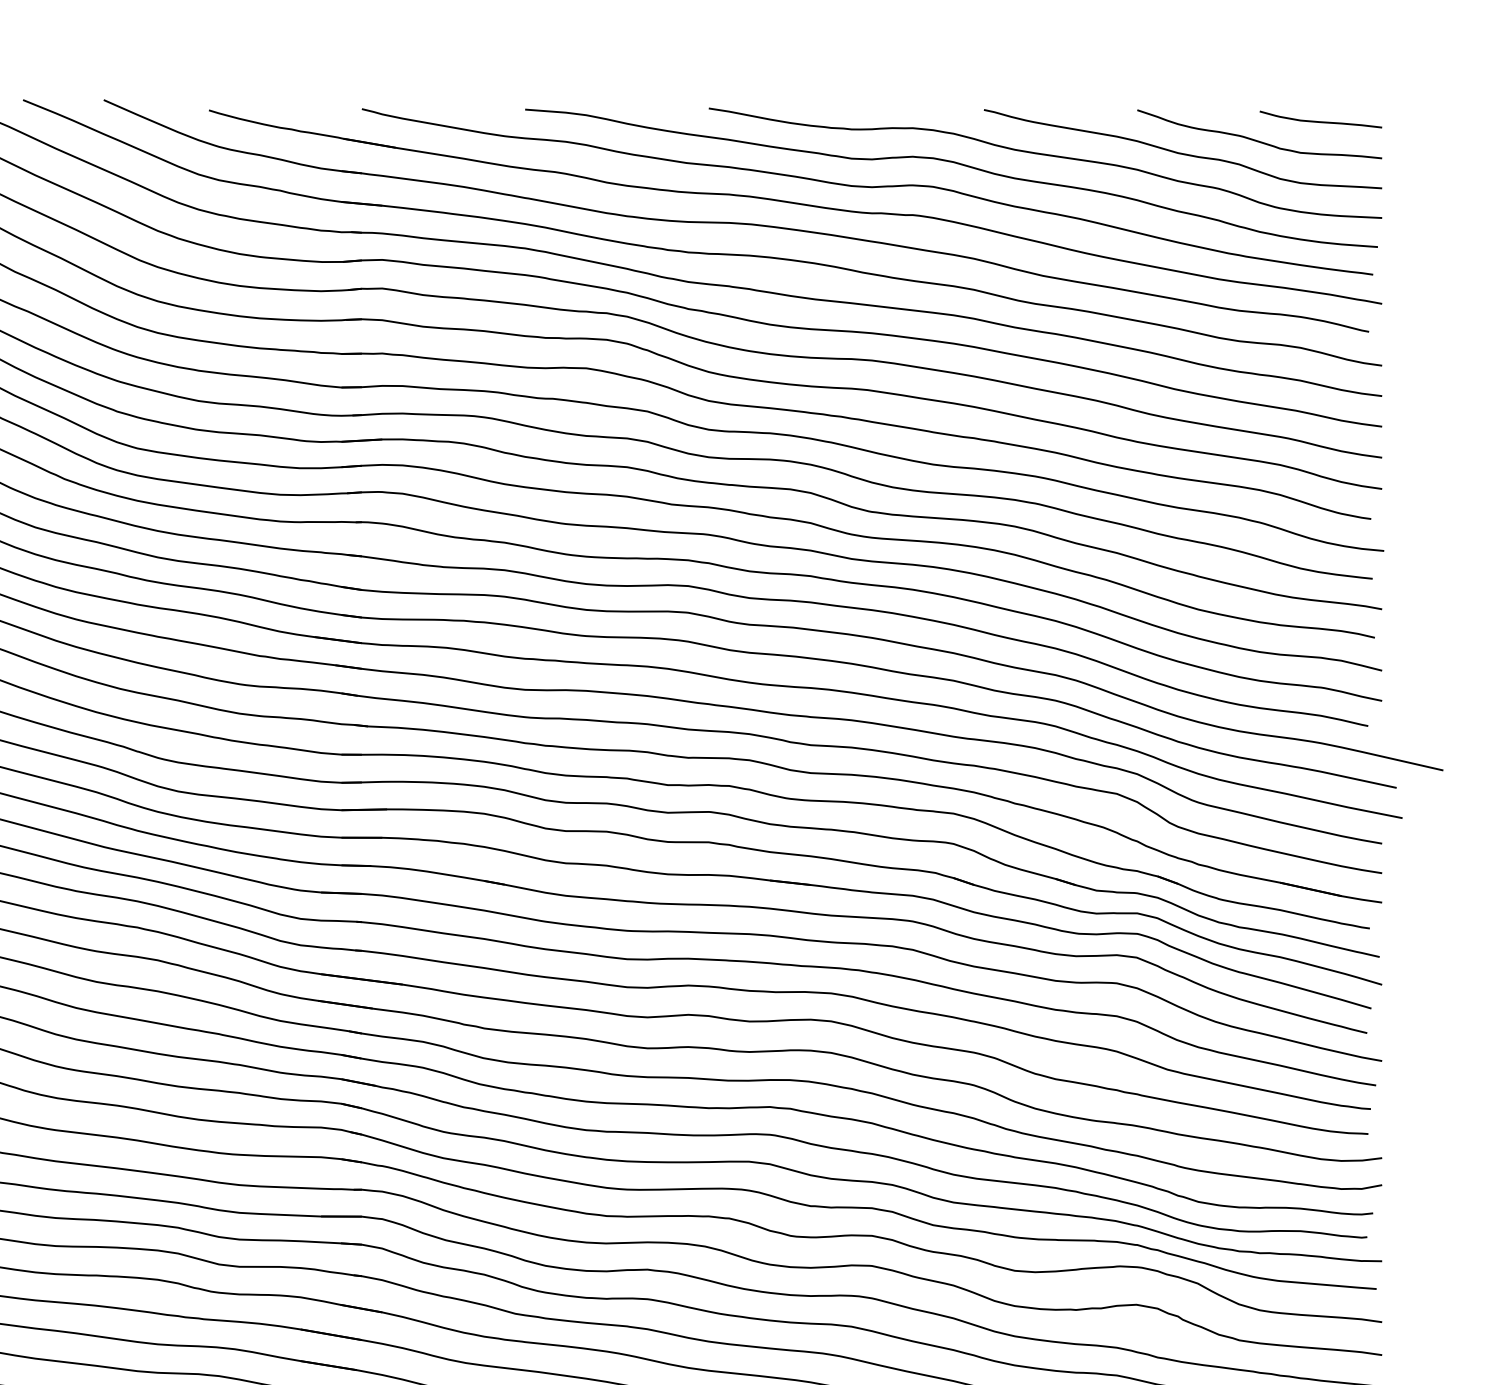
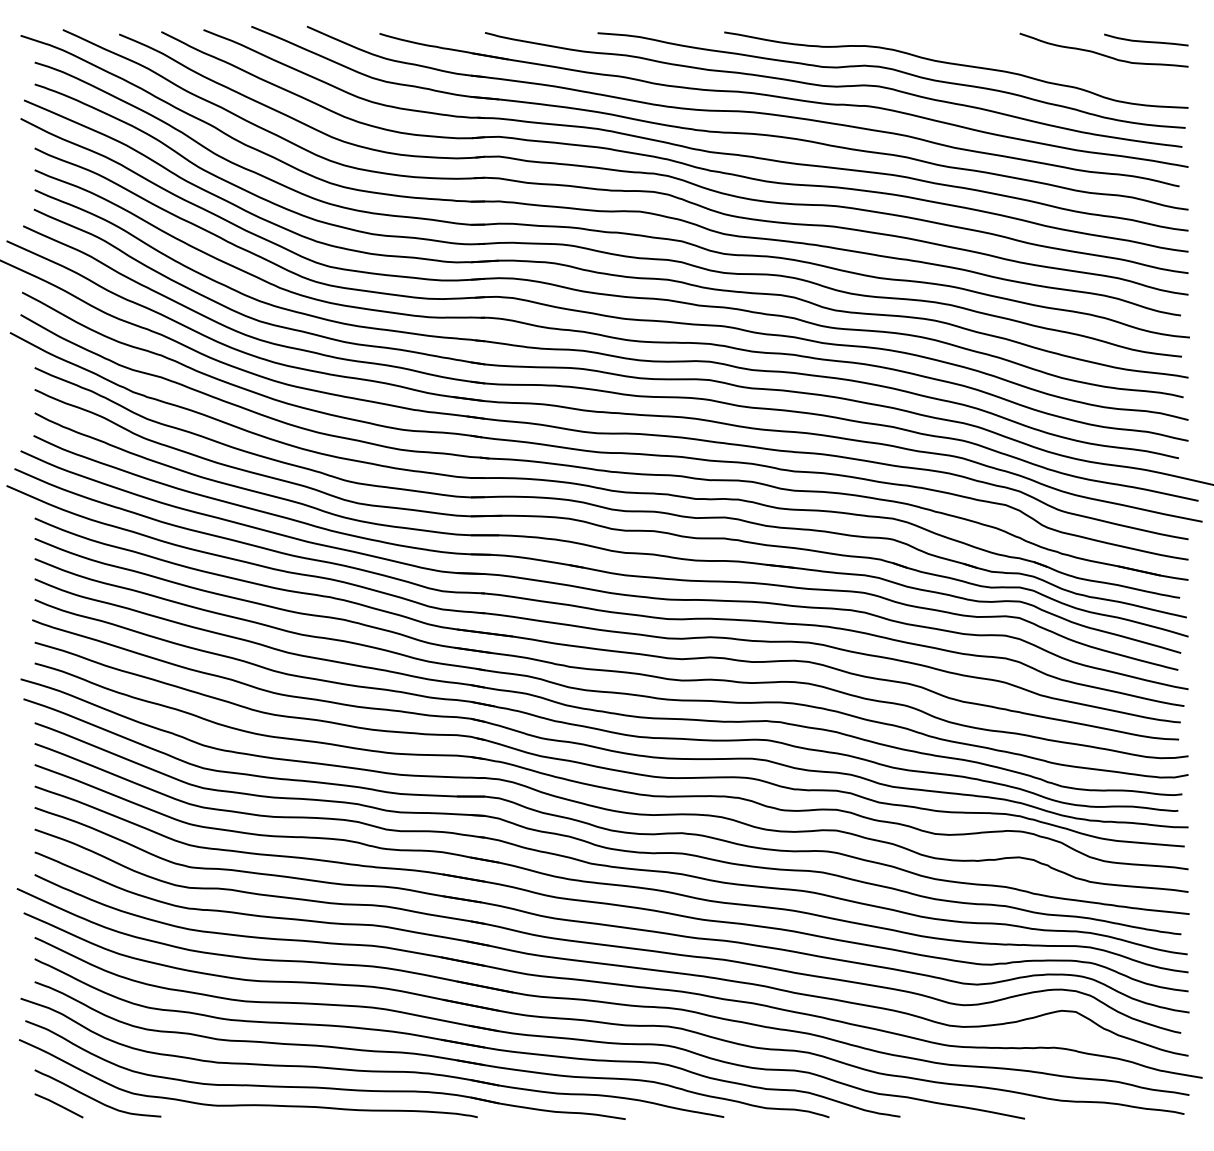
curve: (1181, 152) -> (1050, 62), removed

